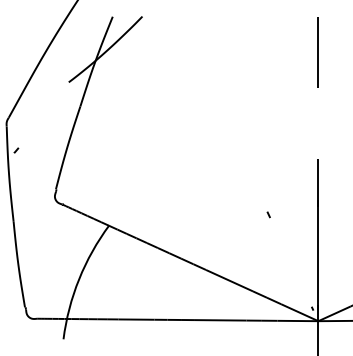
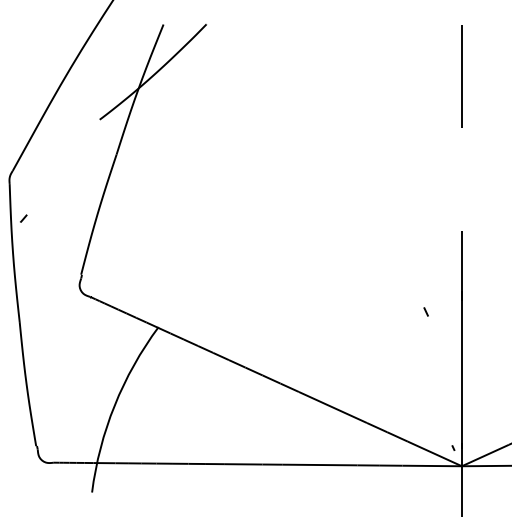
curve: (268, 214) -> (425, 311), moved

